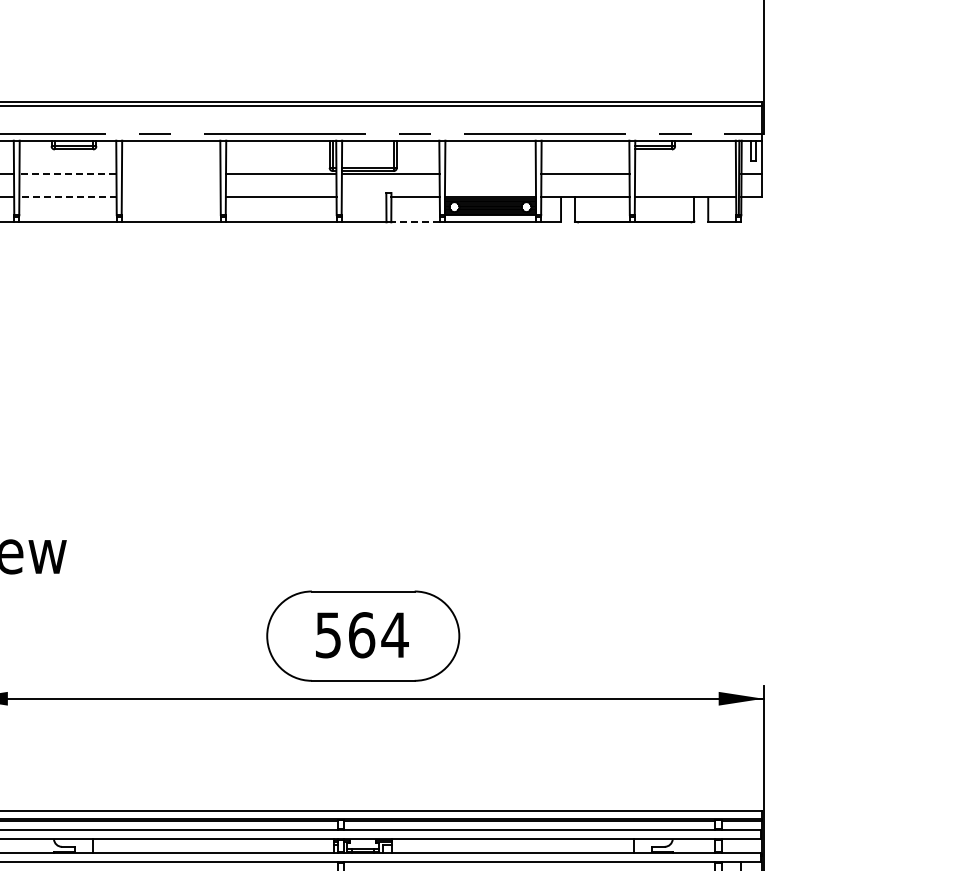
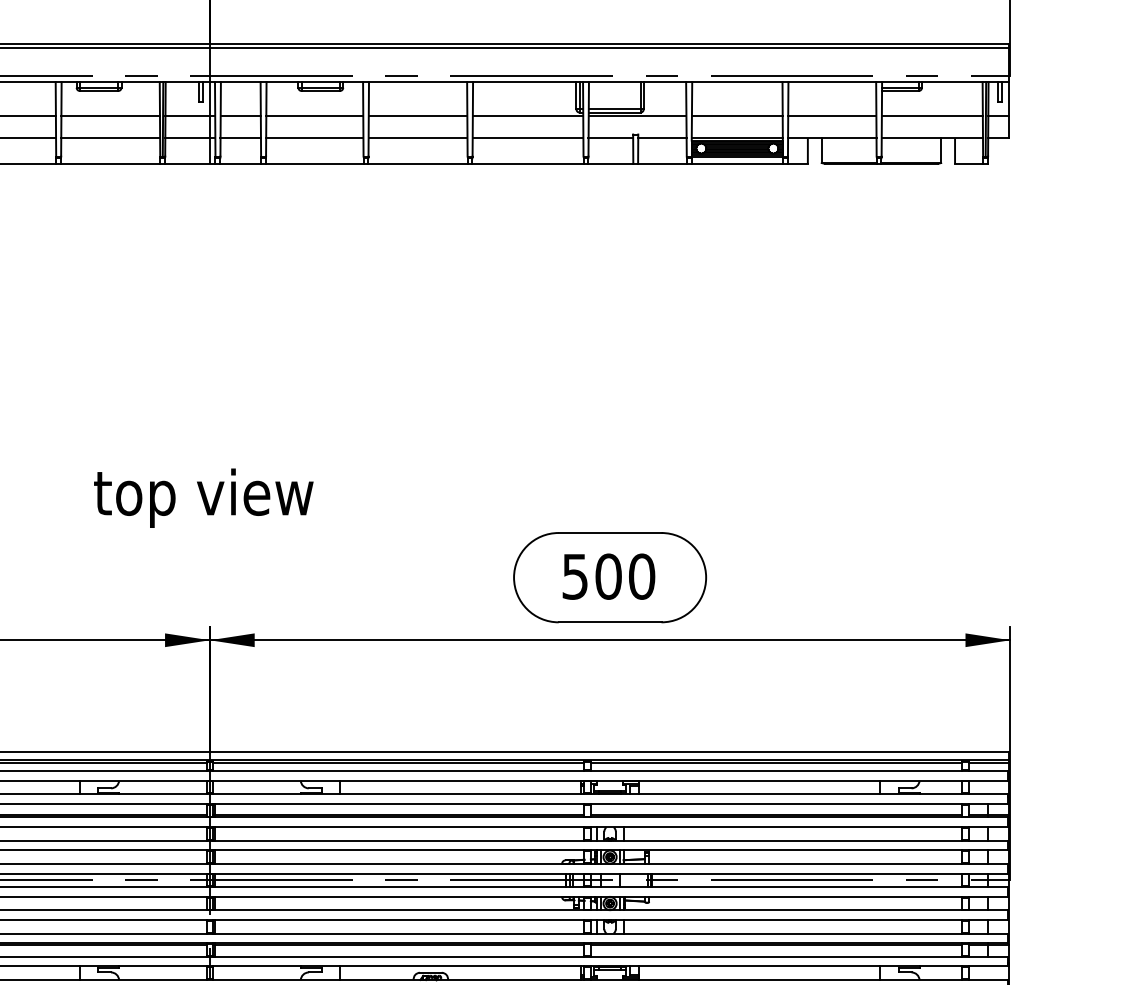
line: (67, 174) -> (314, 115), dashed -> solid
line: (170, 174) -> (417, 115), added
line: (489, 174) -> (736, 115), added
line: (684, 174) -> (931, 115), added
line: (67, 197) -> (314, 138), dashed -> solid
line: (170, 197) -> (417, 138), added
line: (363, 197) -> (610, 138), added
line: (414, 222) -> (661, 163), dashed -> solid
text: (378, 635) -> (625, 576), 564 -> 500

